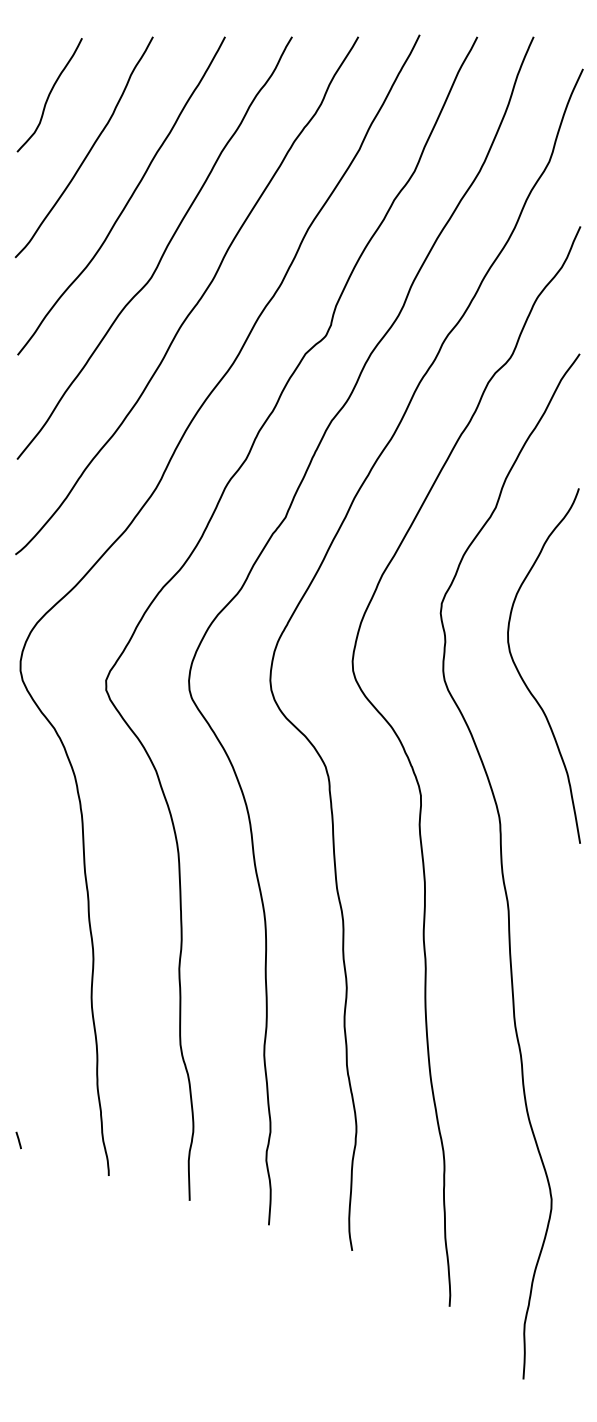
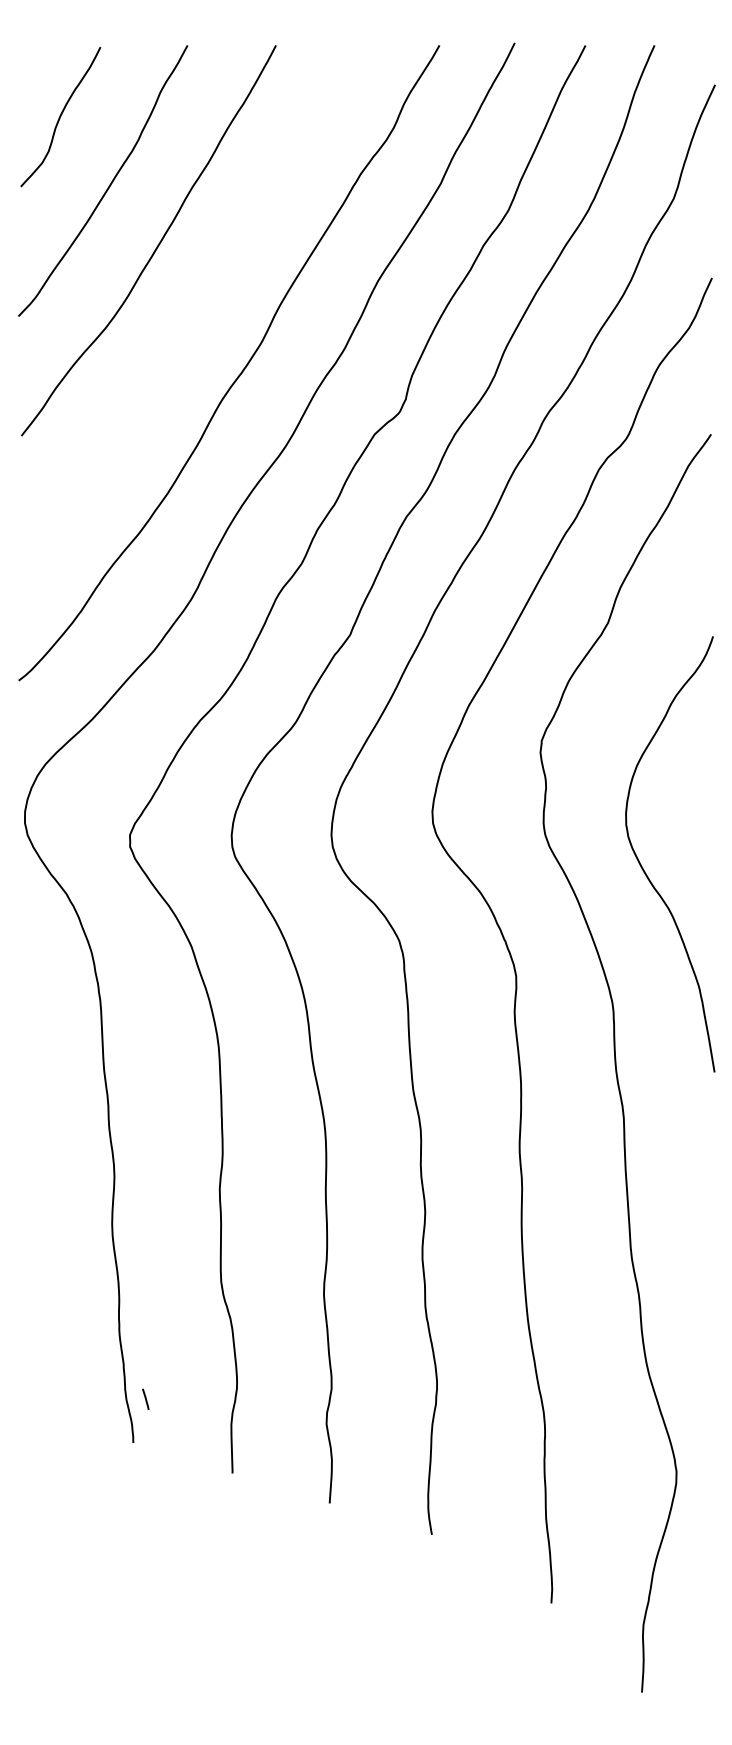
curve: (163, 252) -> (200, 309), removed
curve: (523, 678) -> (644, 869), moved
line: (18, 1139) -> (145, 1398), moved

